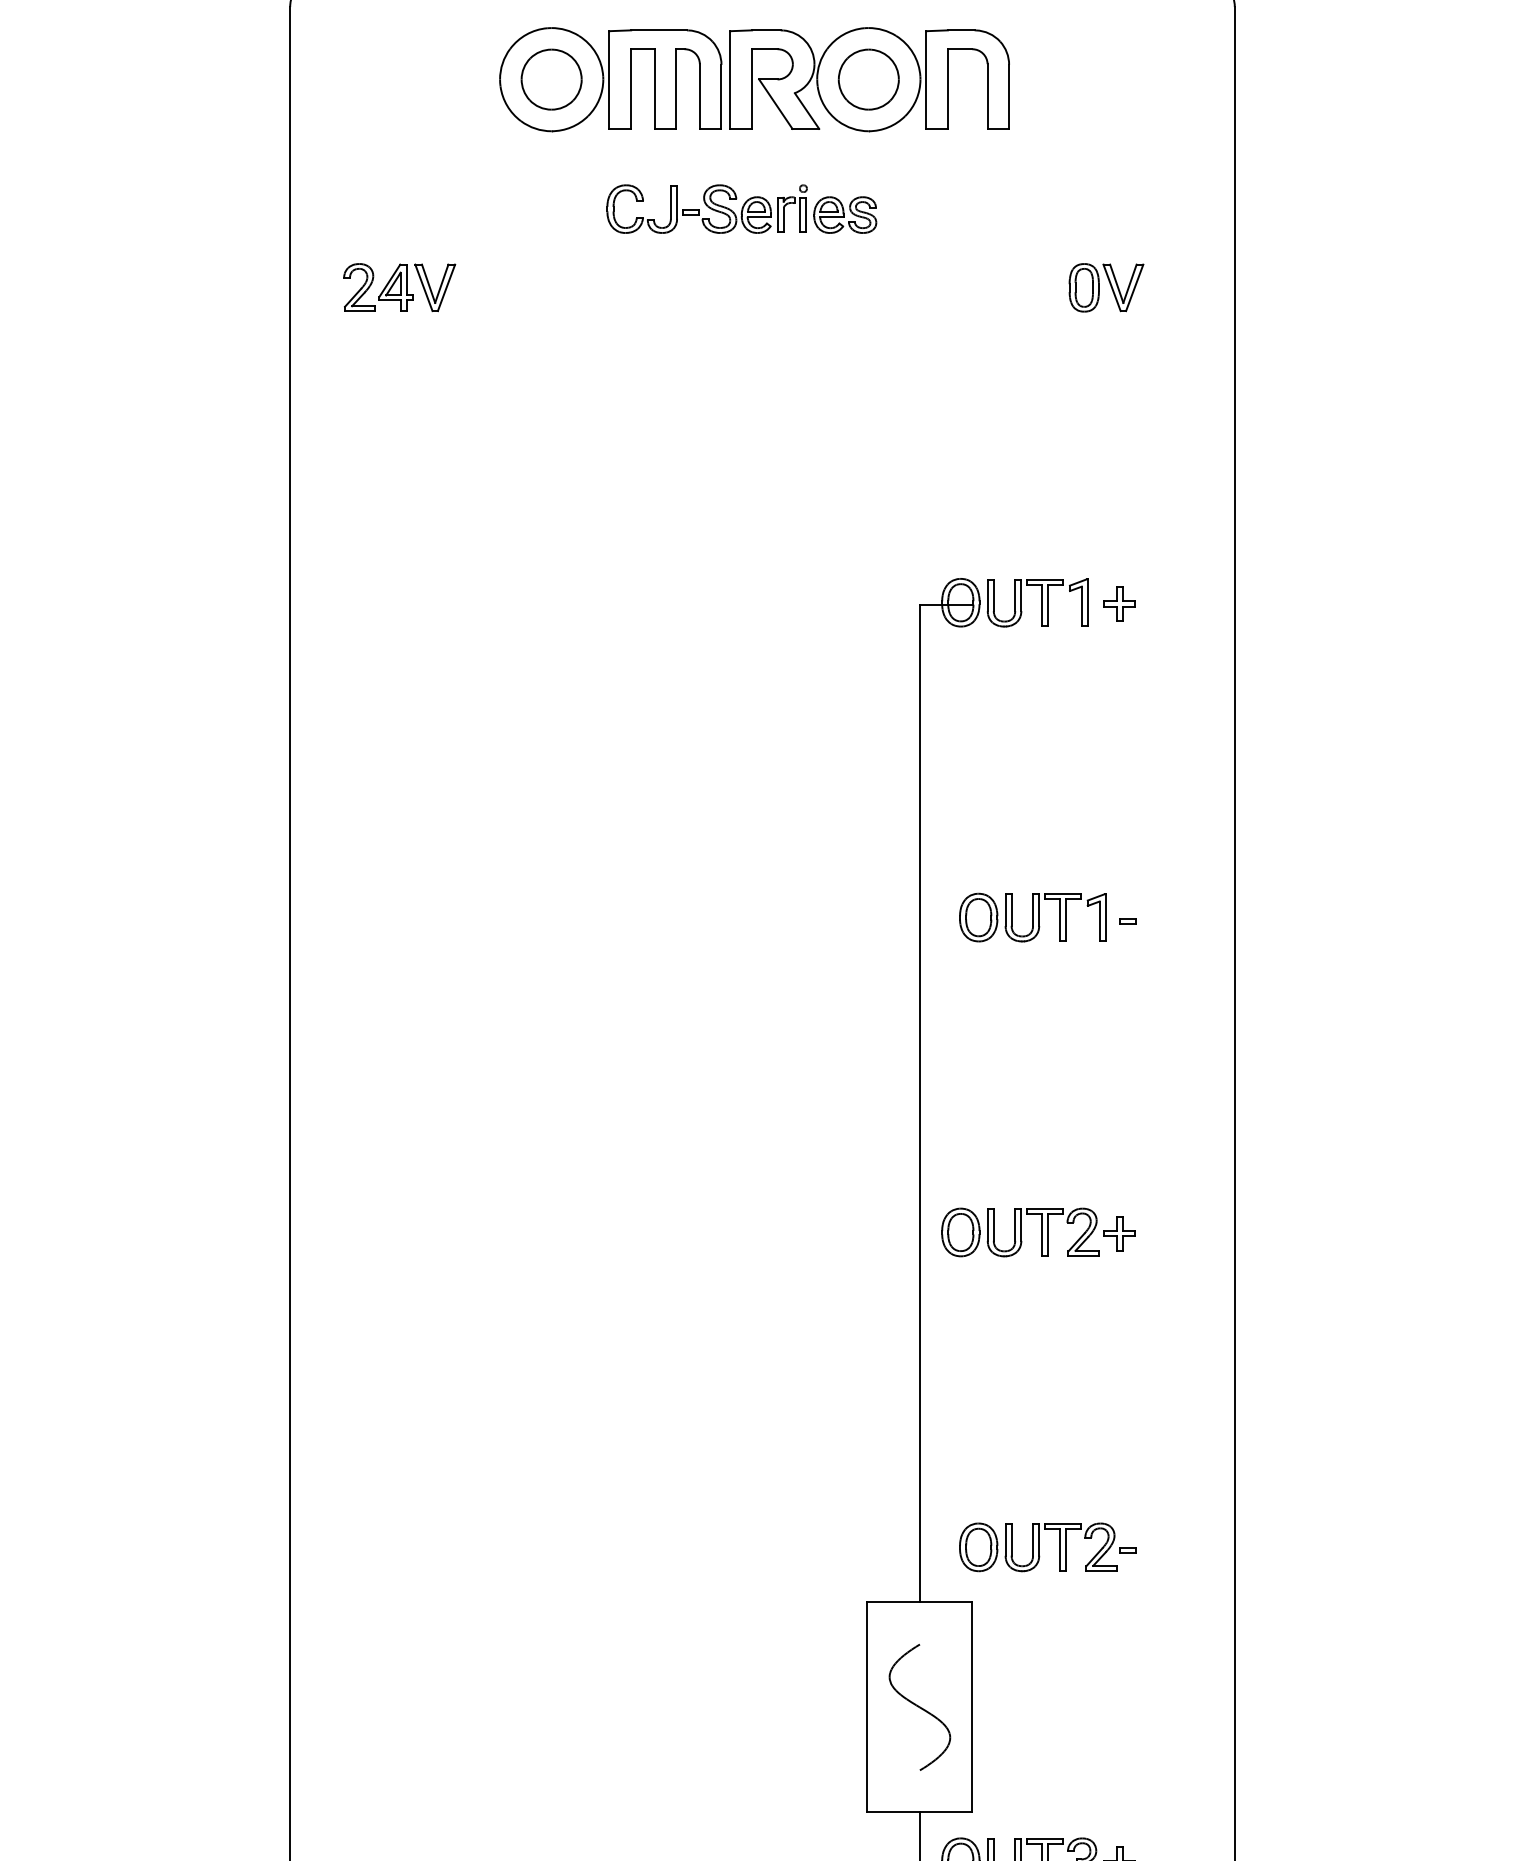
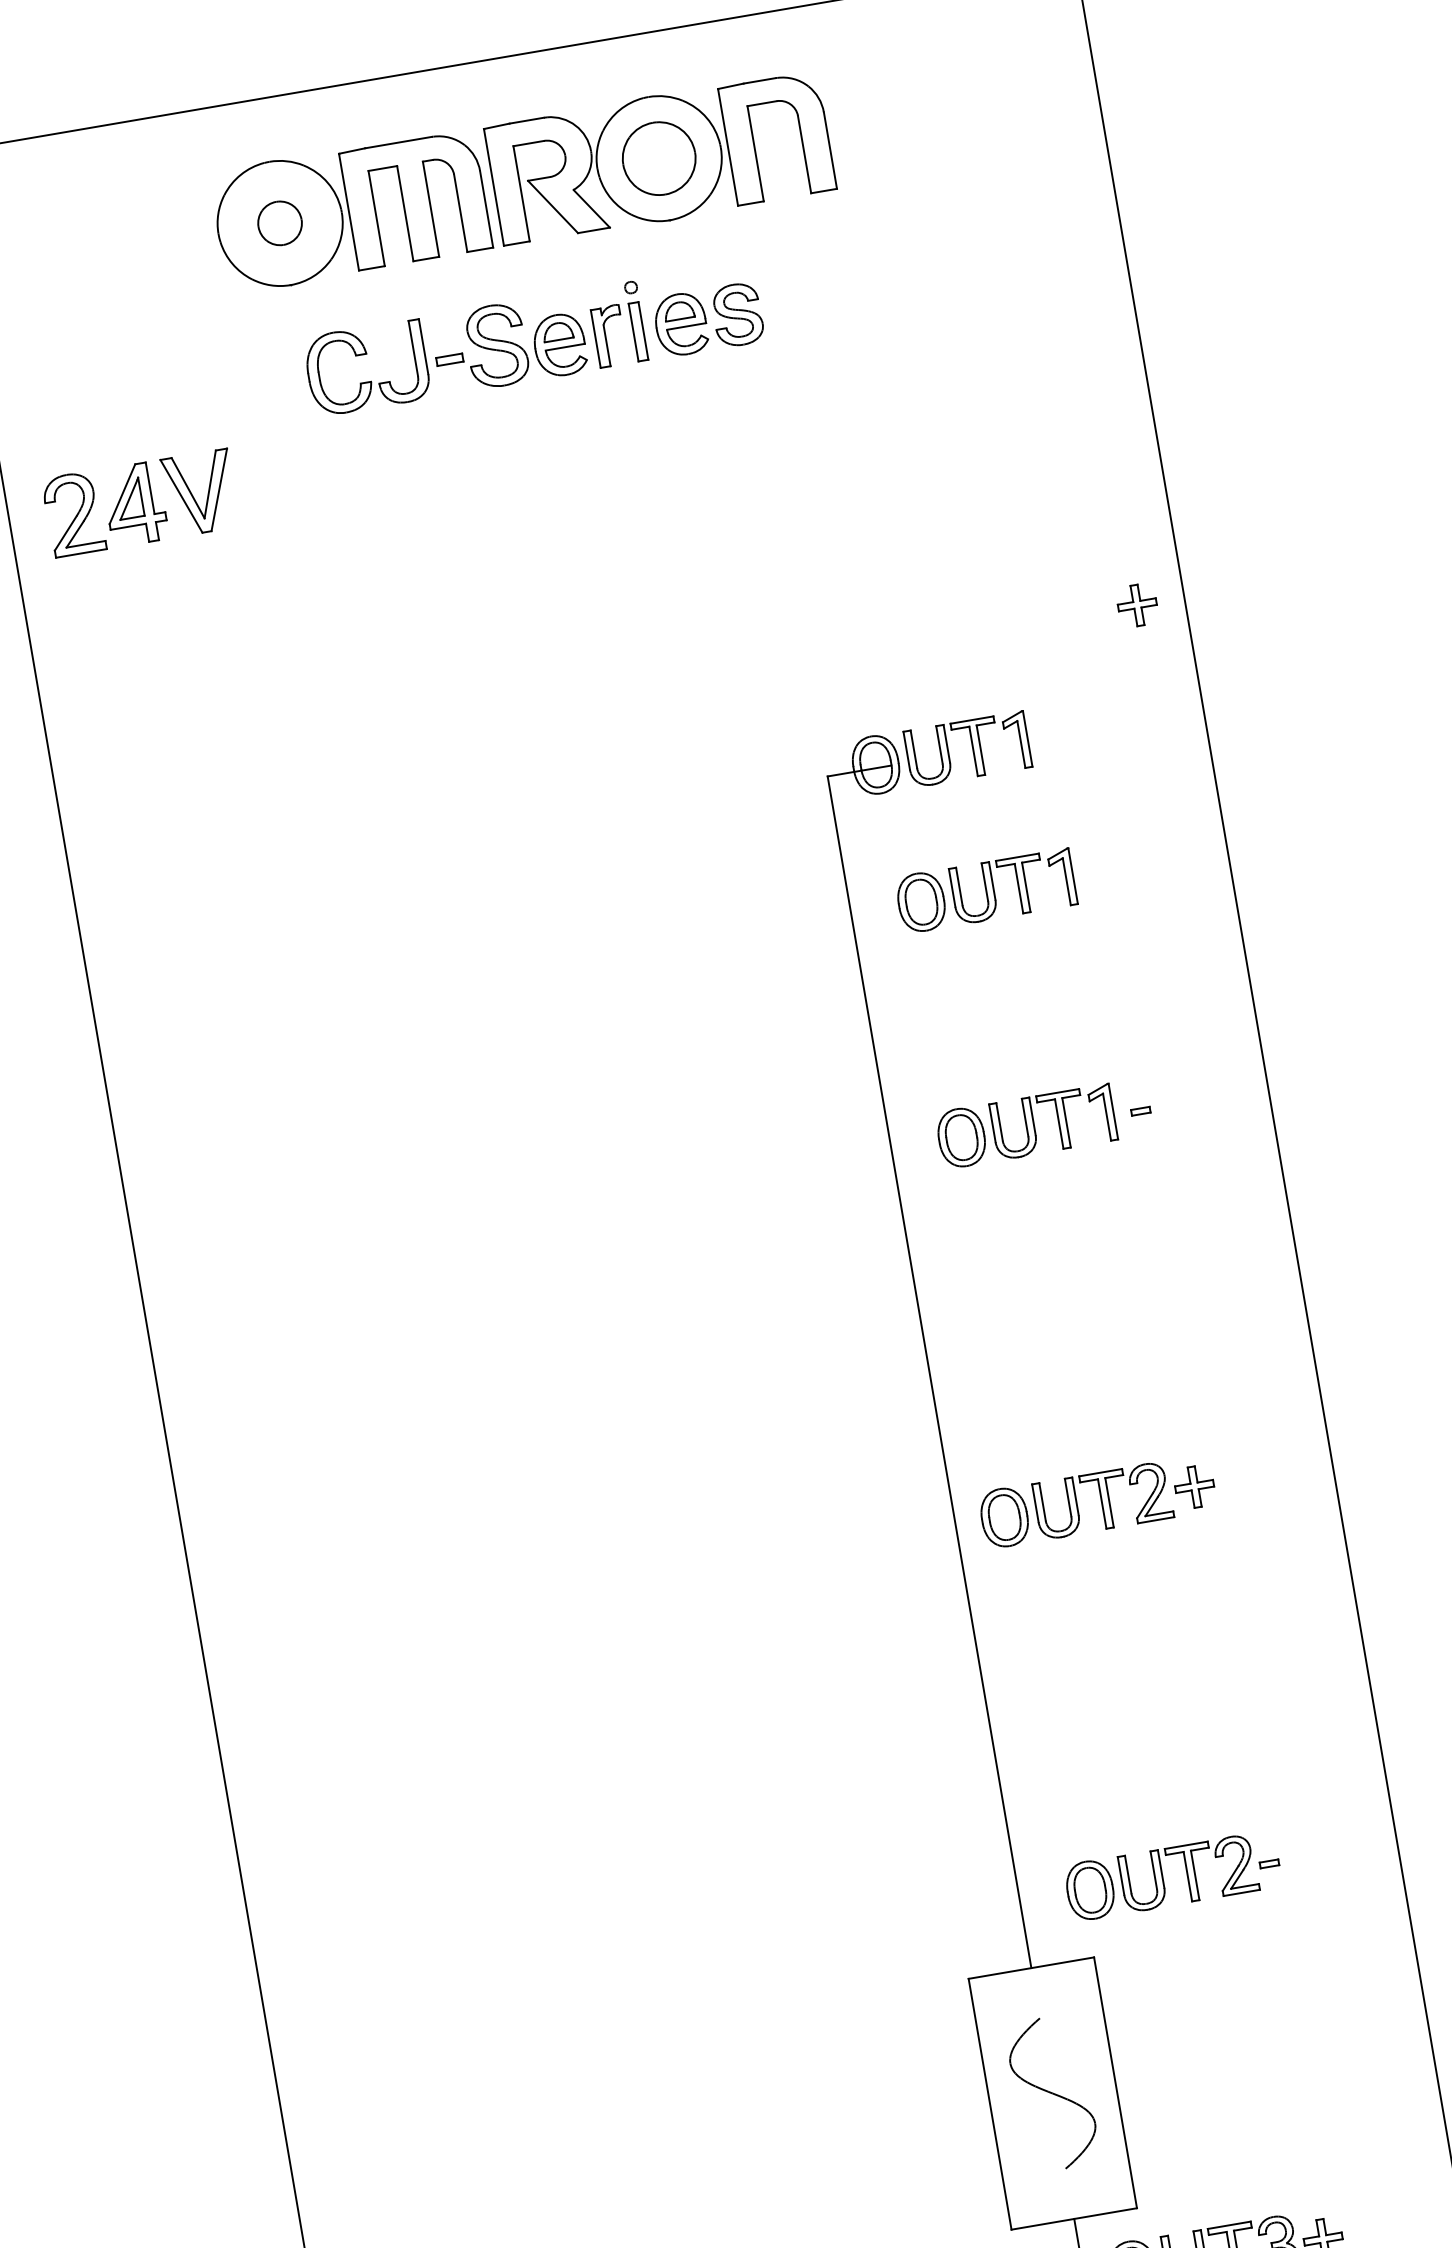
part: (551, 79) -> (279, 223), size x0.6
part: (741, 208) -> (533, 338), size x1.4
part: (399, 287) -> (140, 502), size x1.4
part: (1106, 287) -> (985, 358), removed
part: (1119, 603) -> (1137, 604), moved
part: (1032, 720) -> (985, 891), added

